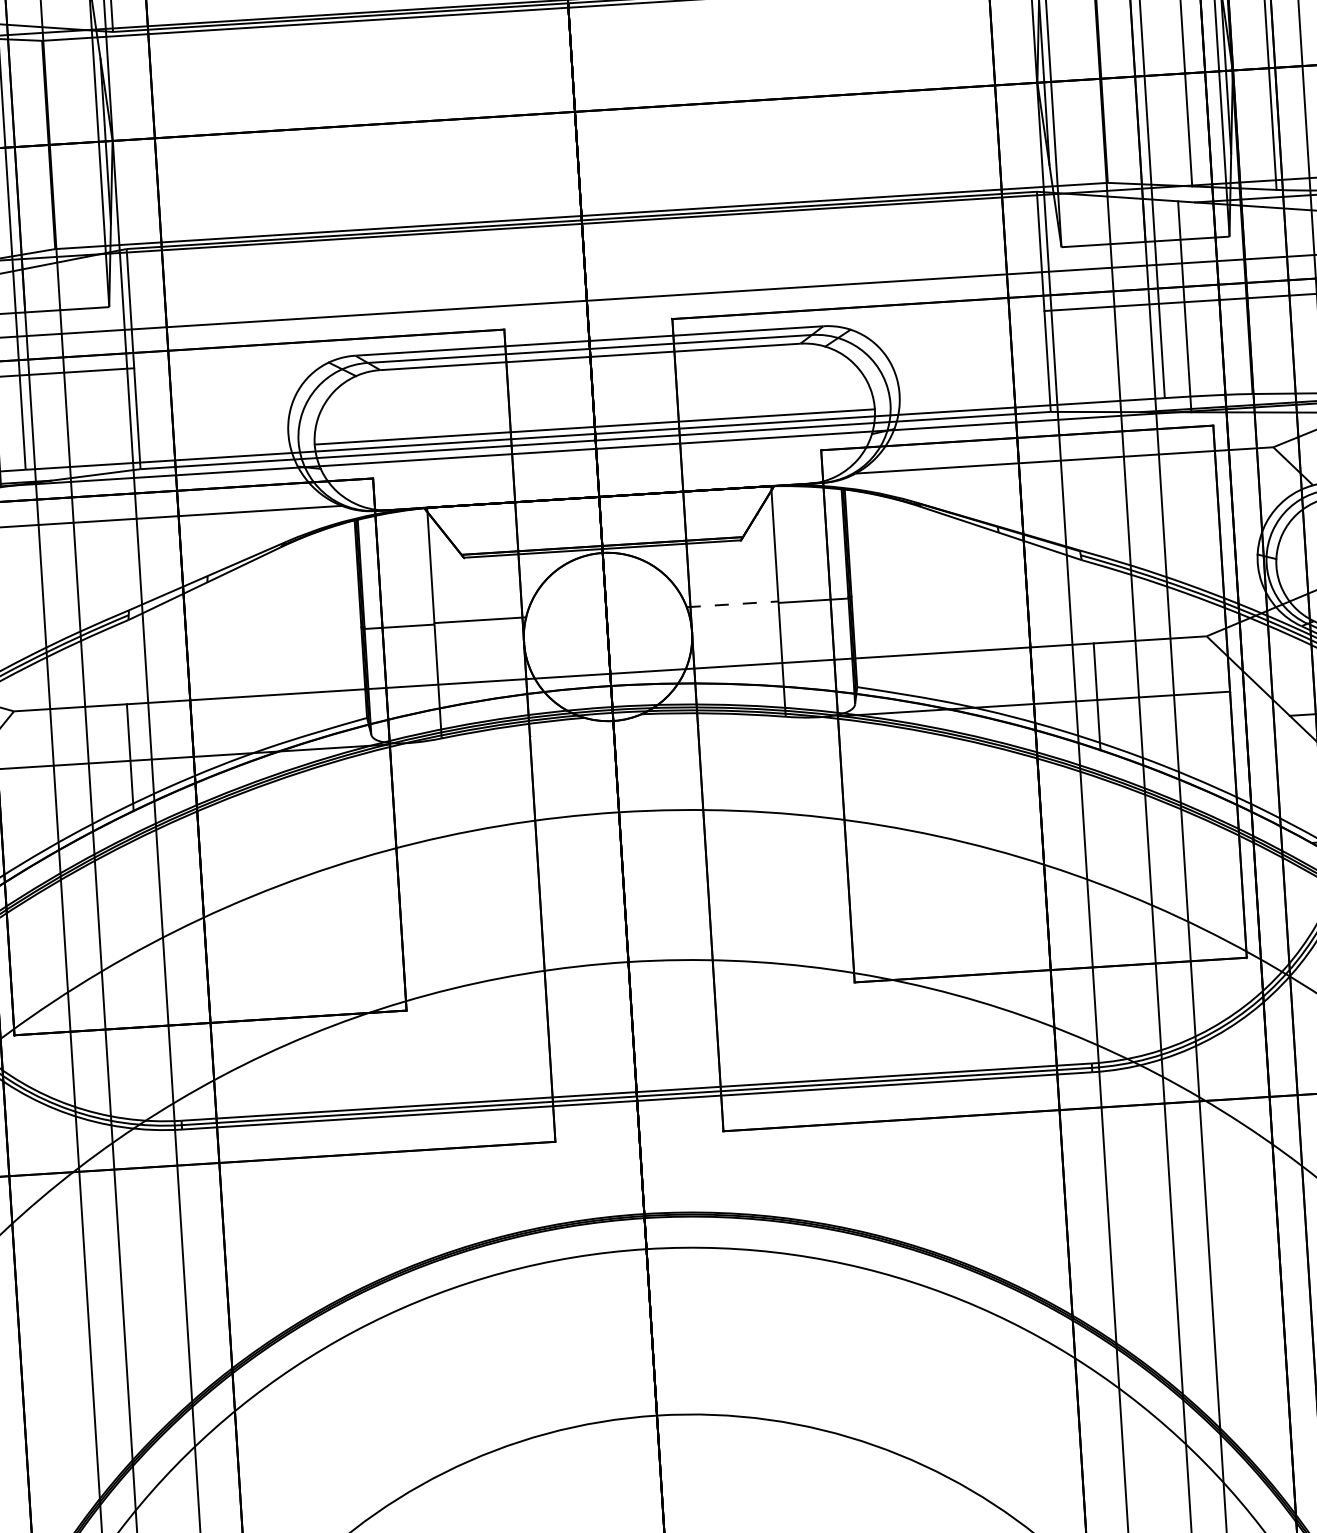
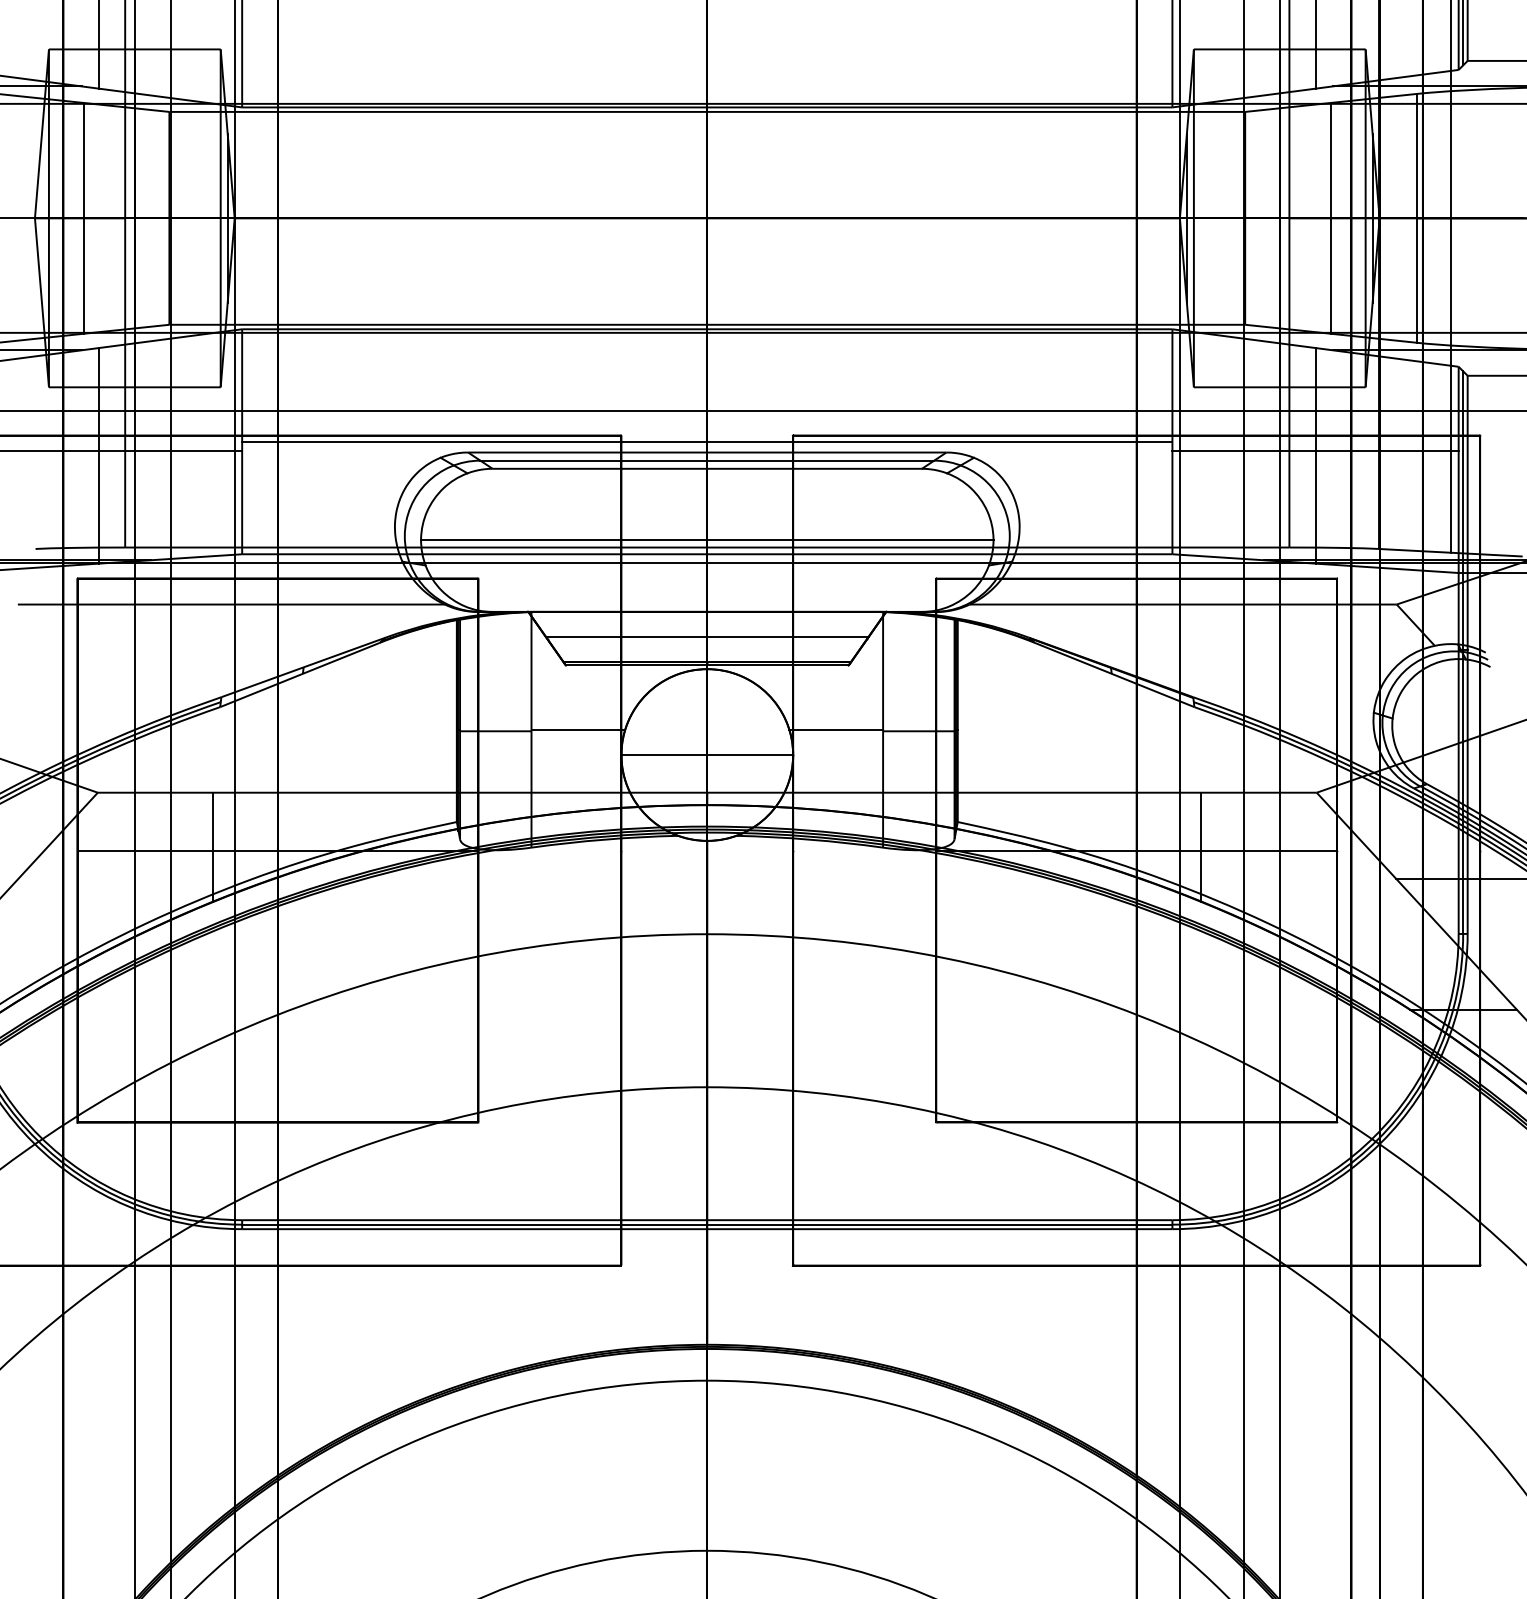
line: (588, 330) -> (707, 441), added
line: (599, 521) -> (706, 636), added
line: (732, 604) -> (836, 729), dashed -> solid
line: (608, 637) -> (707, 755), added

